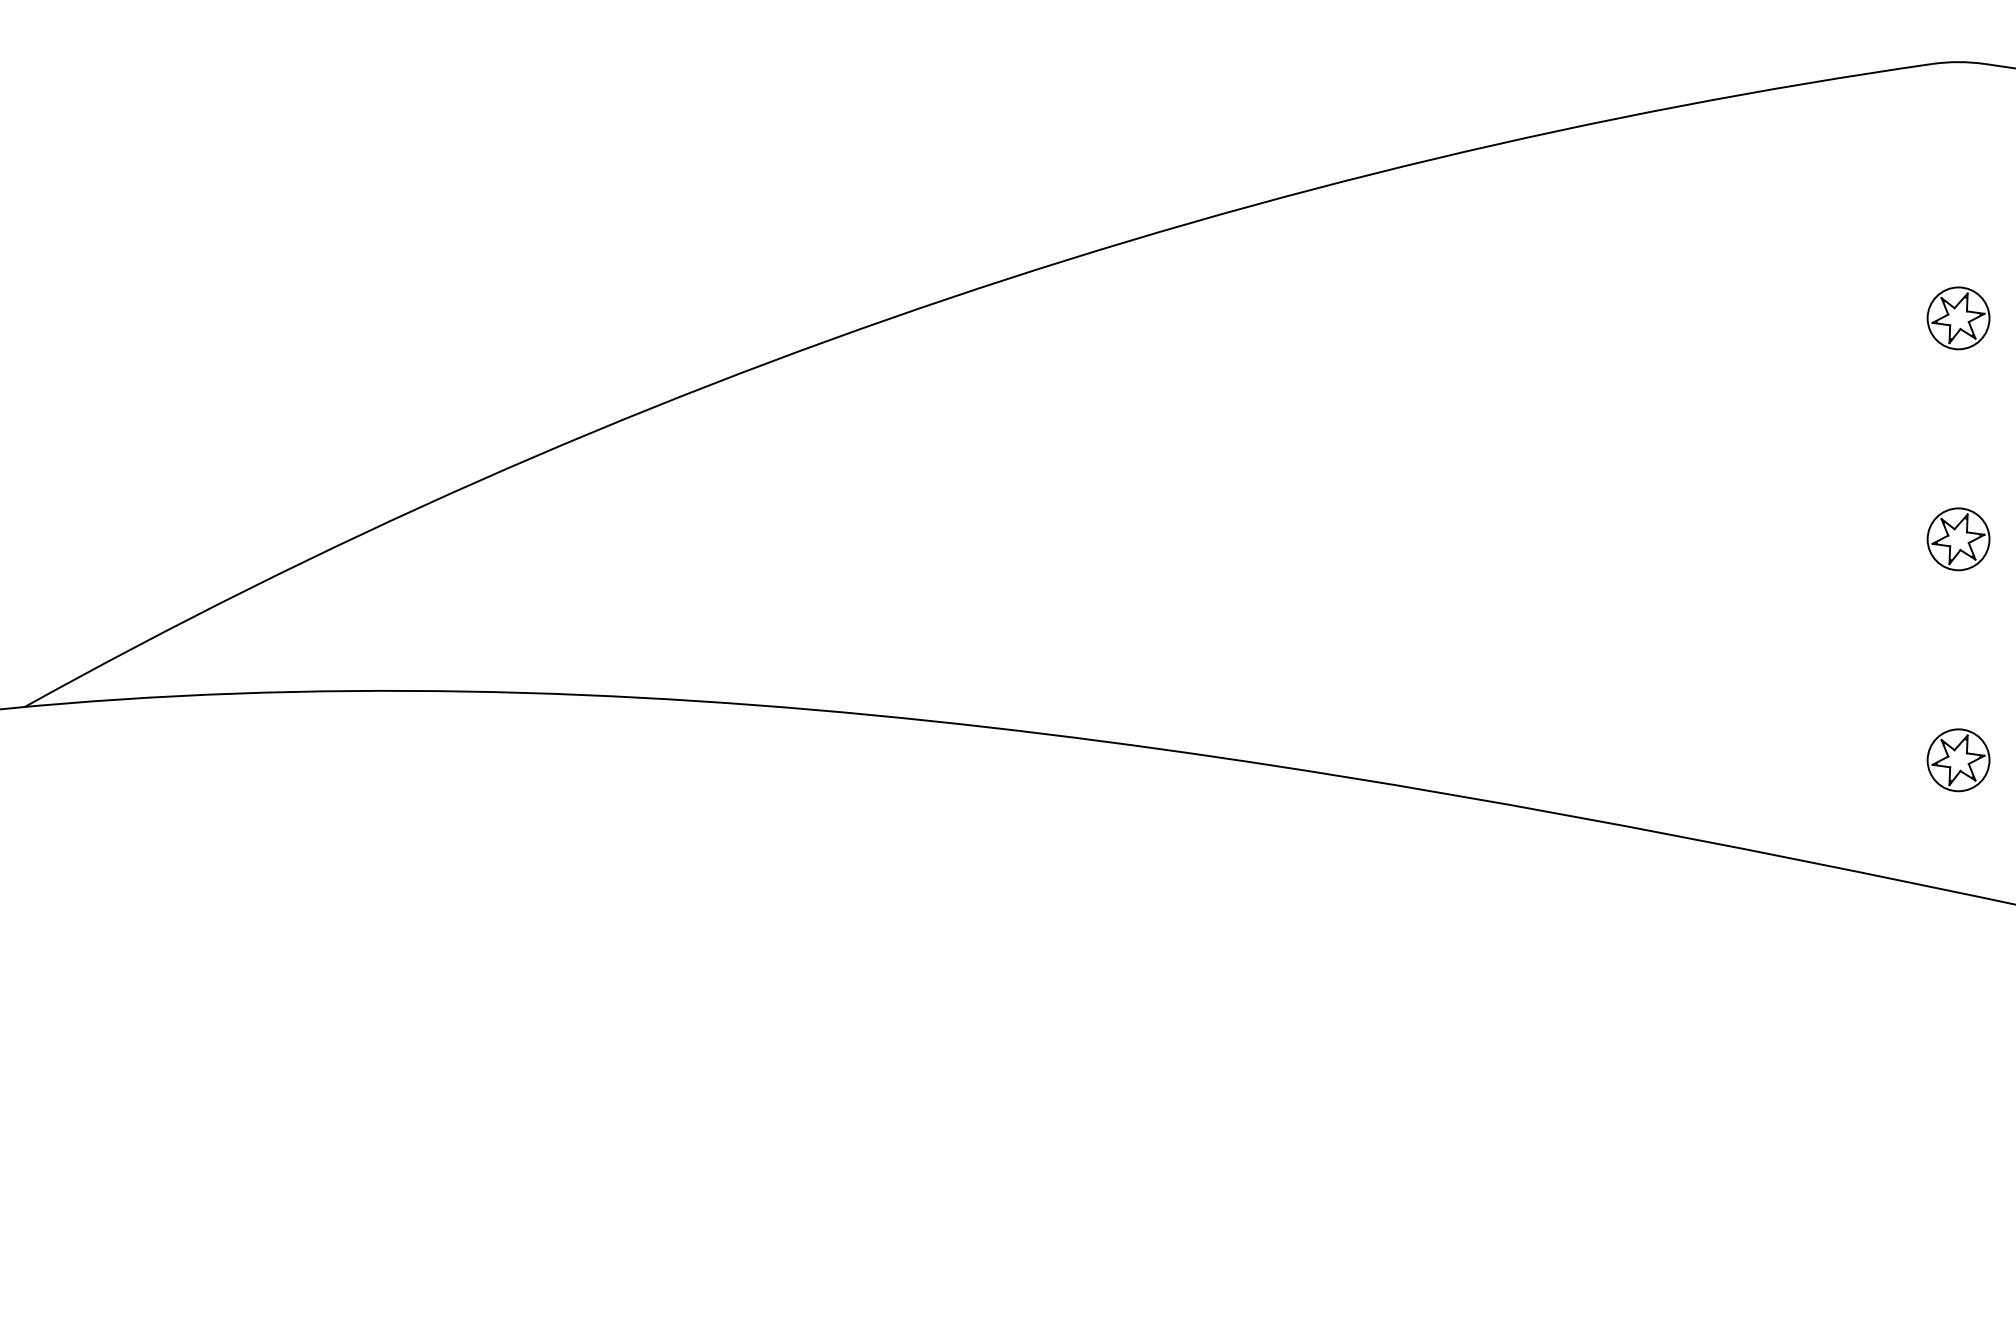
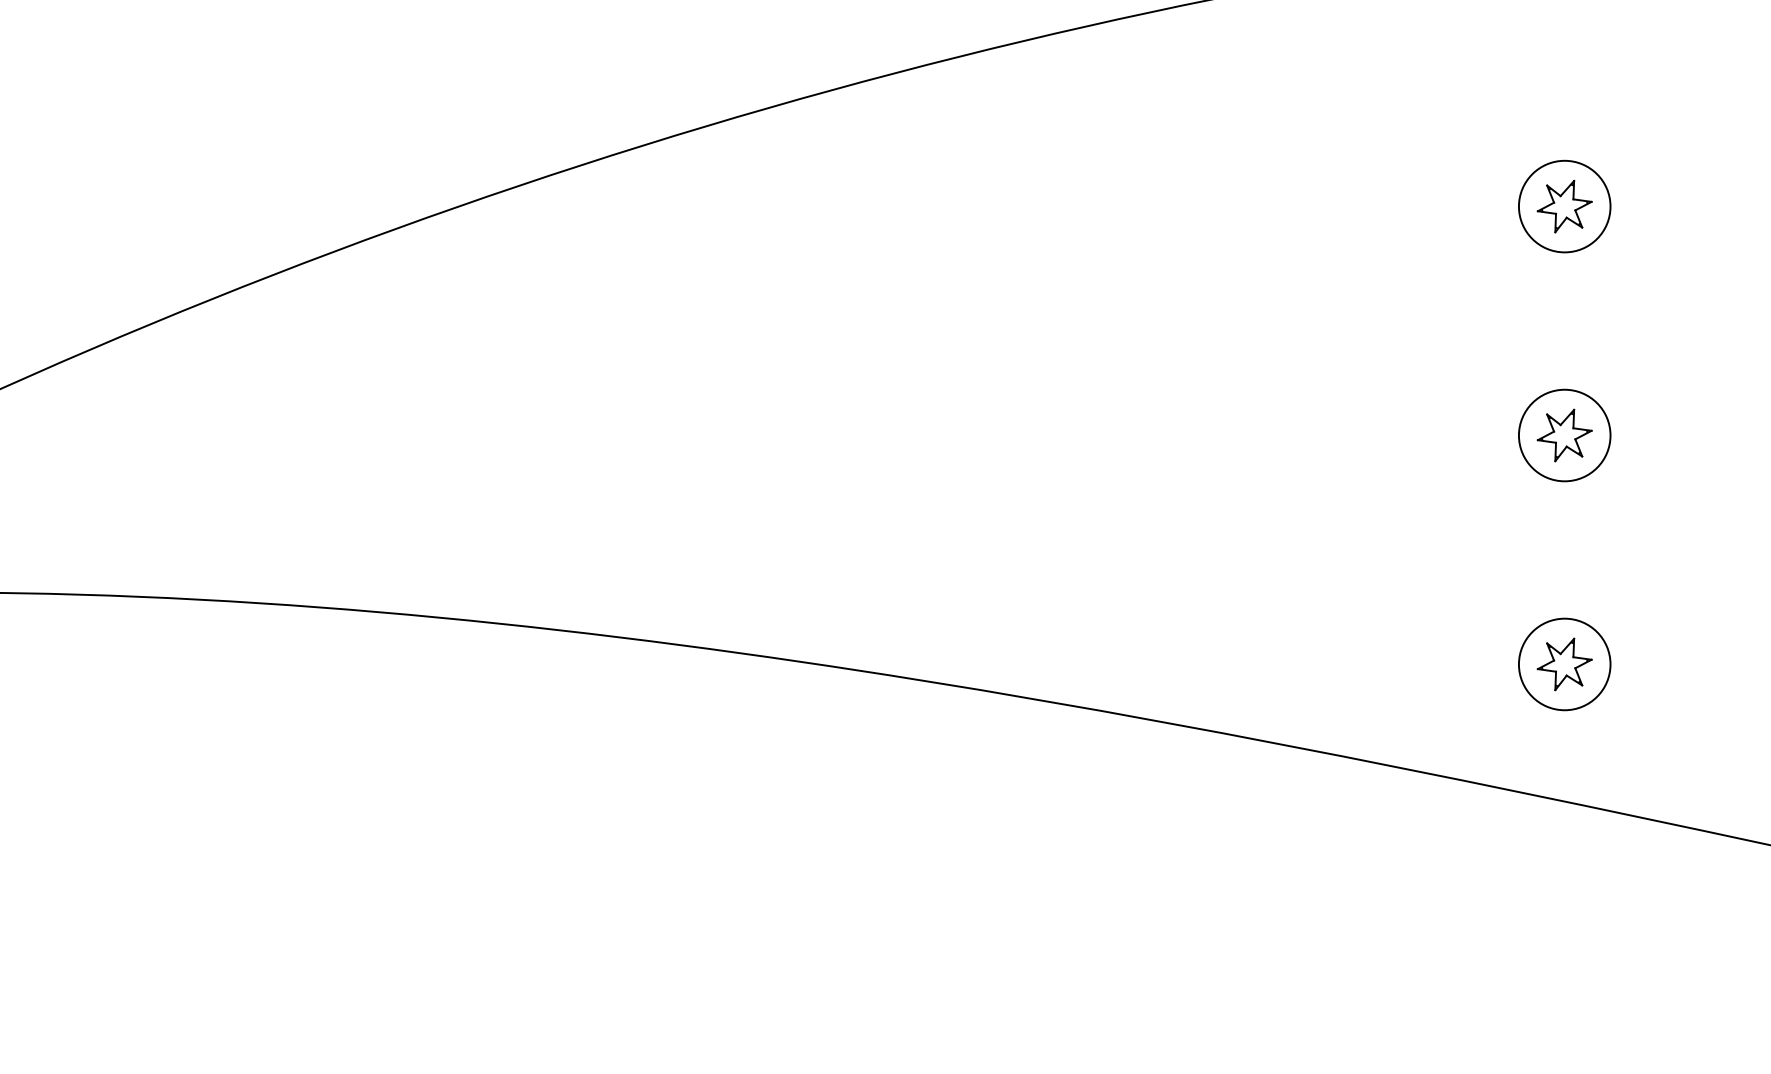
circle: (1958, 318) -> (1564, 206), size x1.43
circle: (1958, 539) -> (1564, 435), size x1.43
circle: (1958, 760) -> (1564, 664), size x1.43

